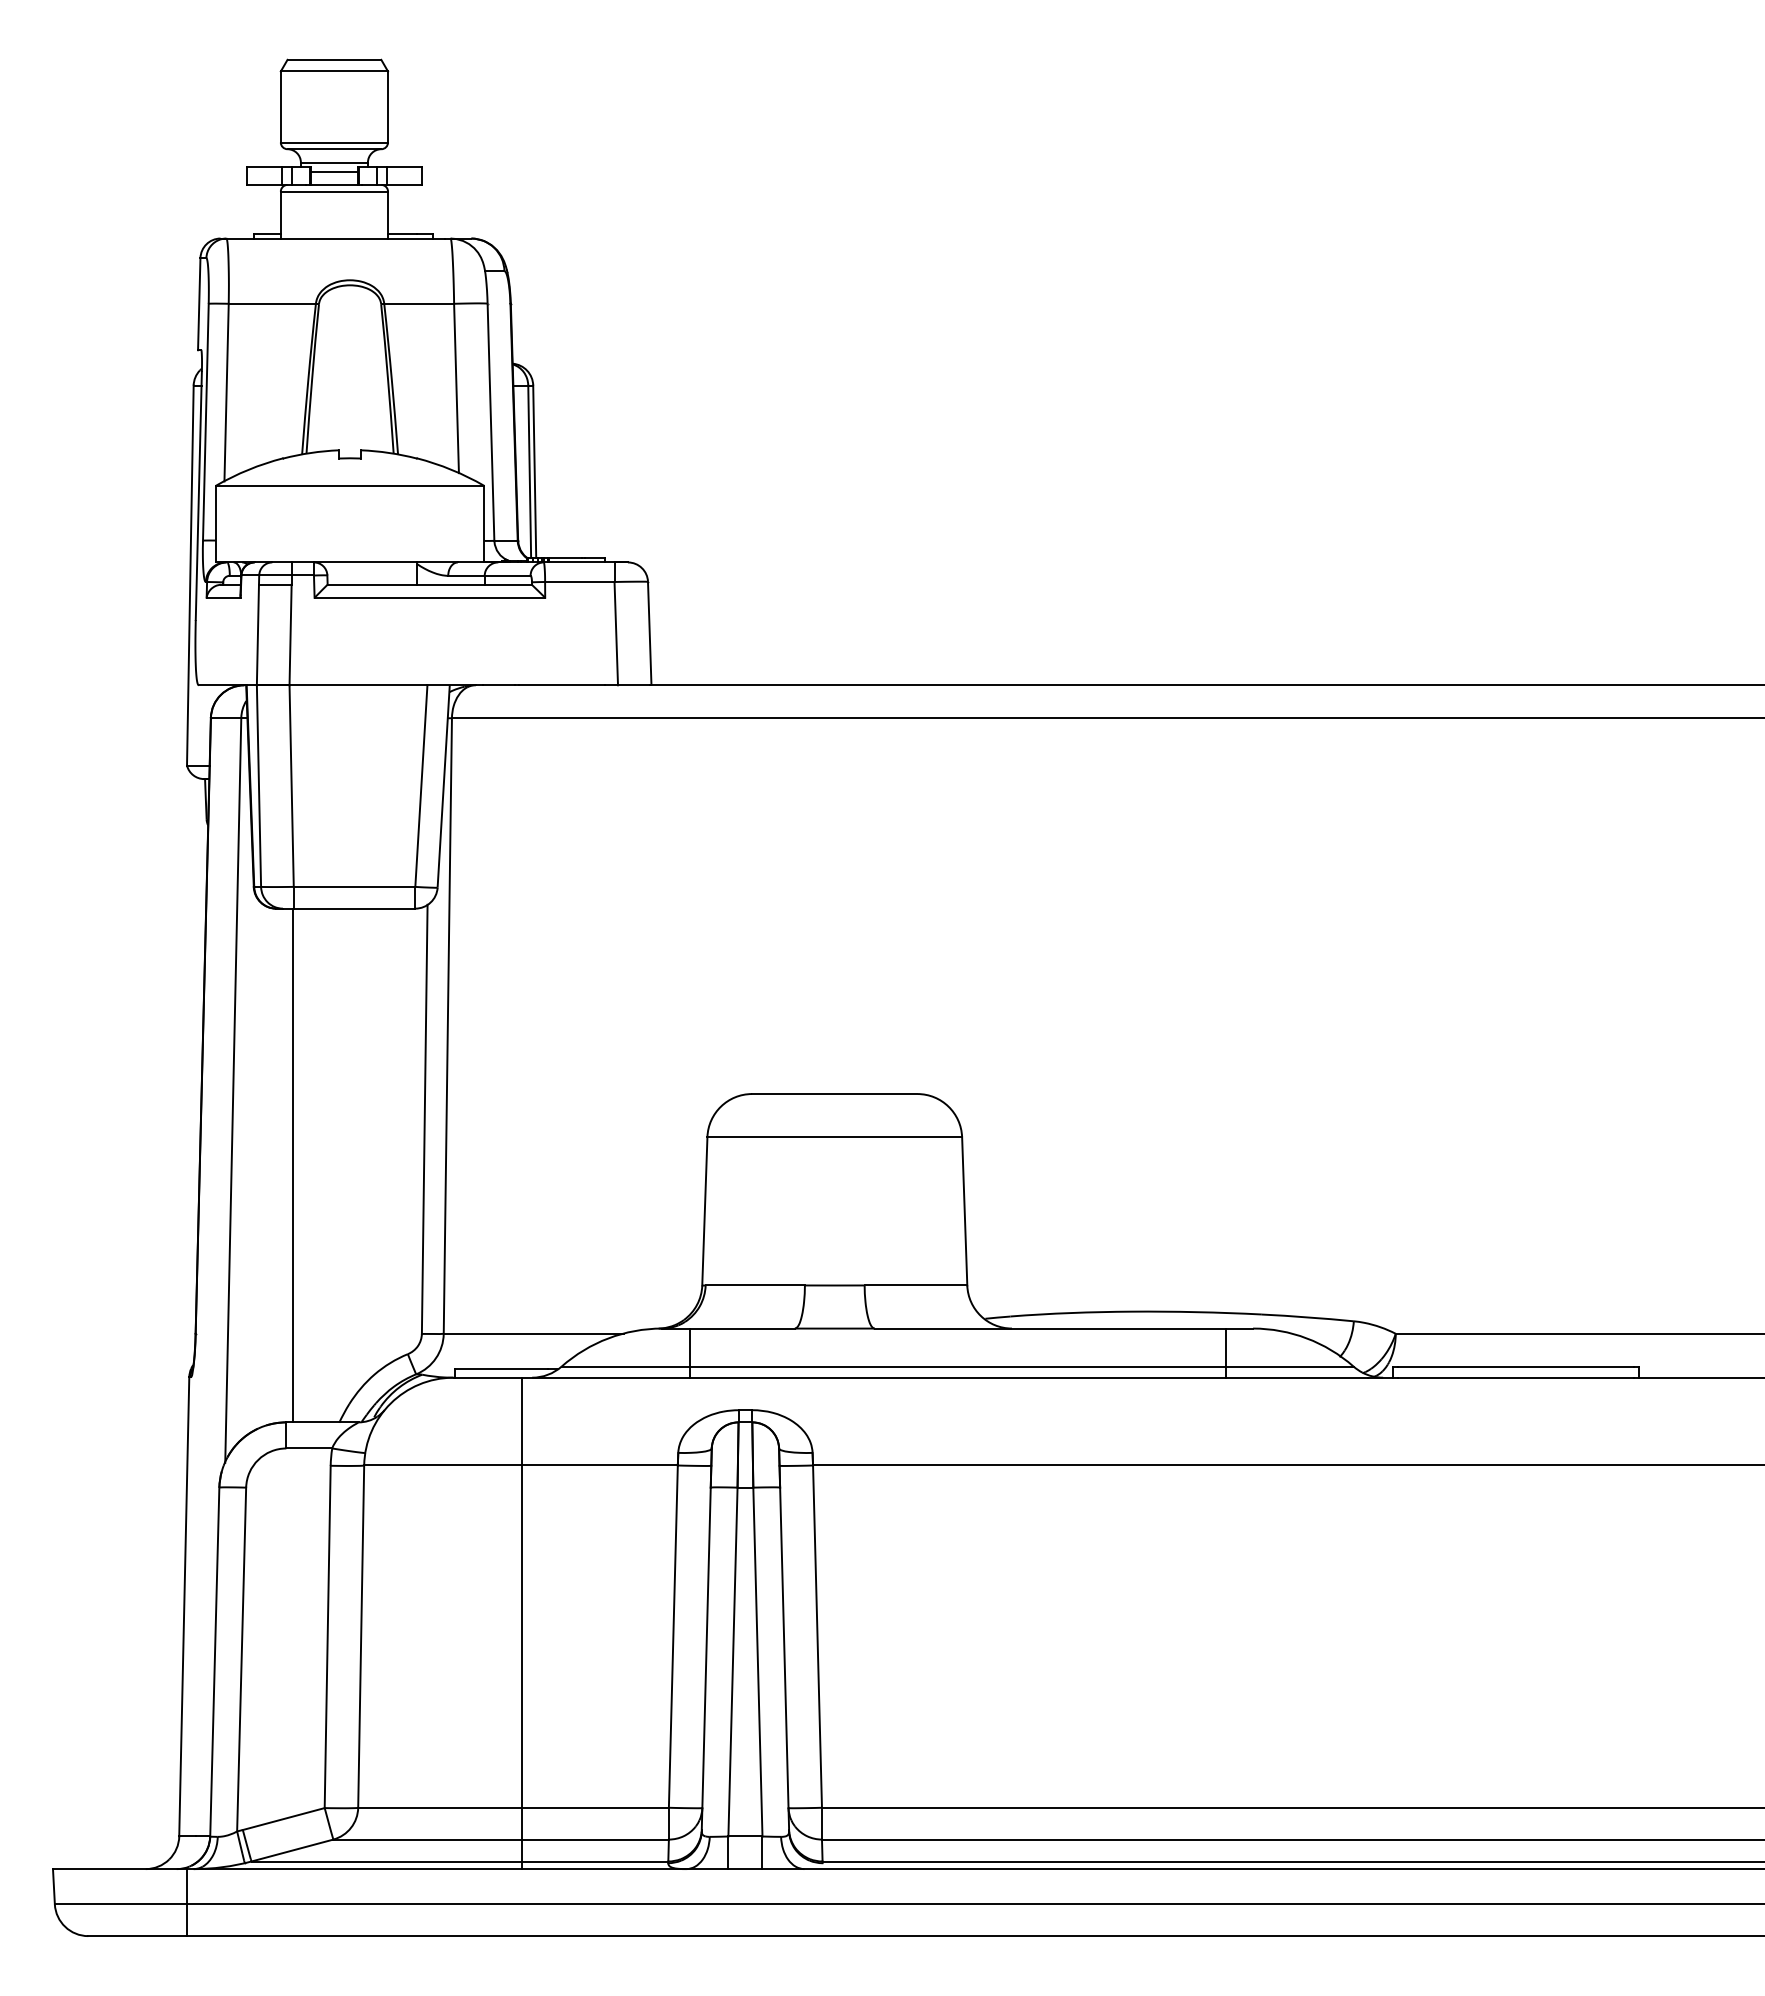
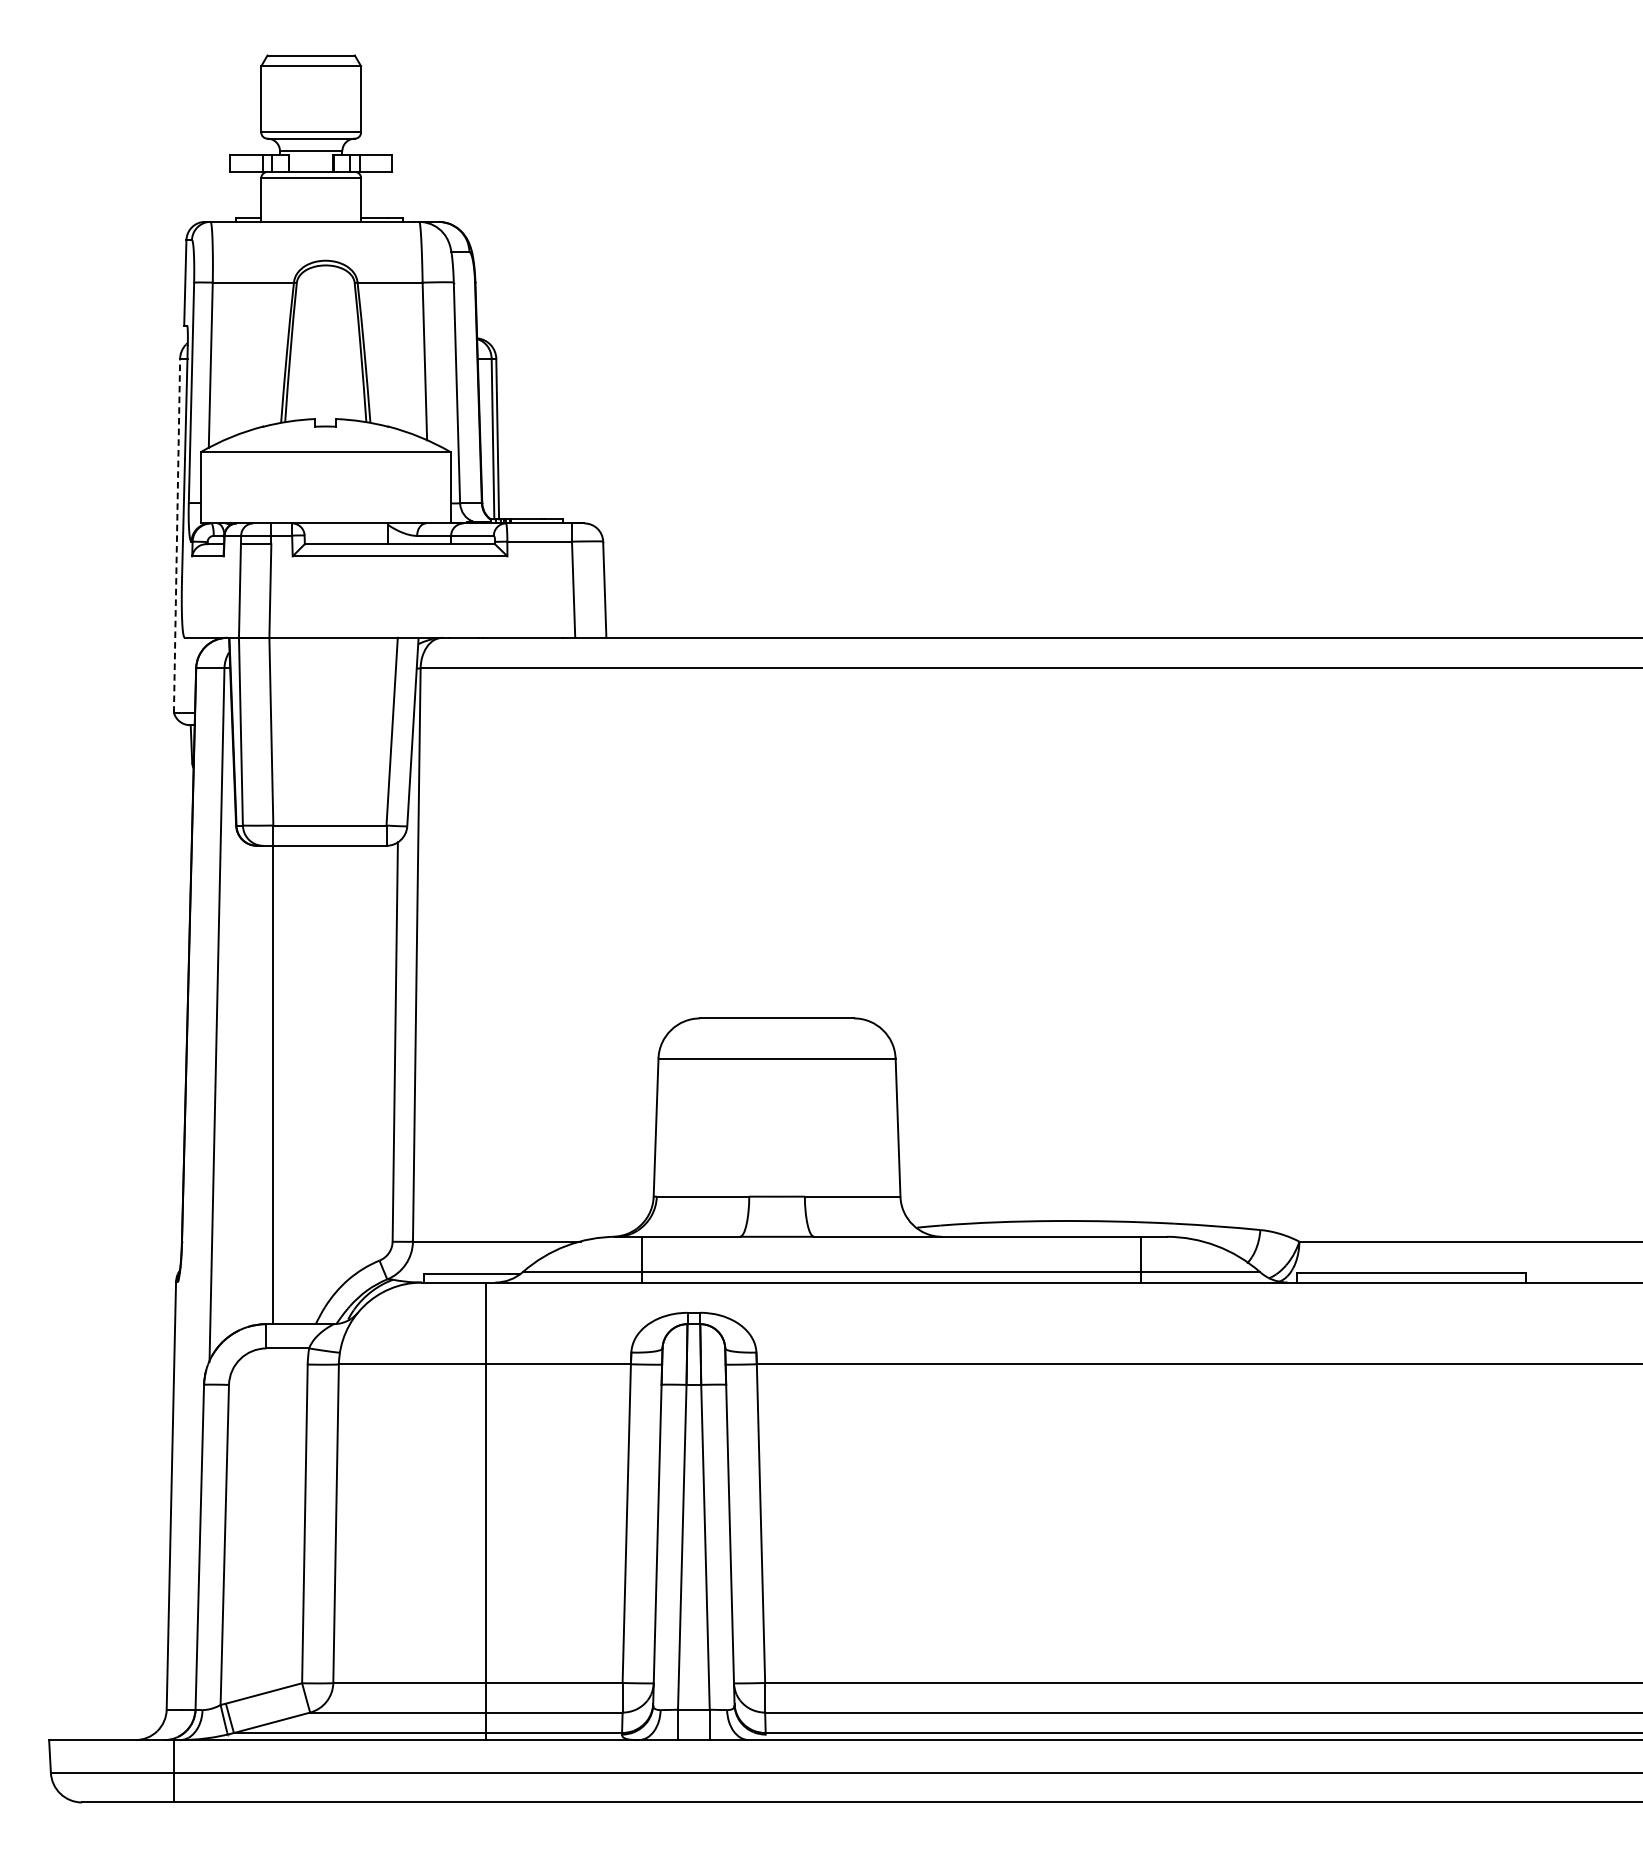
line: (334, 171) -> (311, 159), removed
line: (190, 575) -> (177, 535), solid -> dashed

